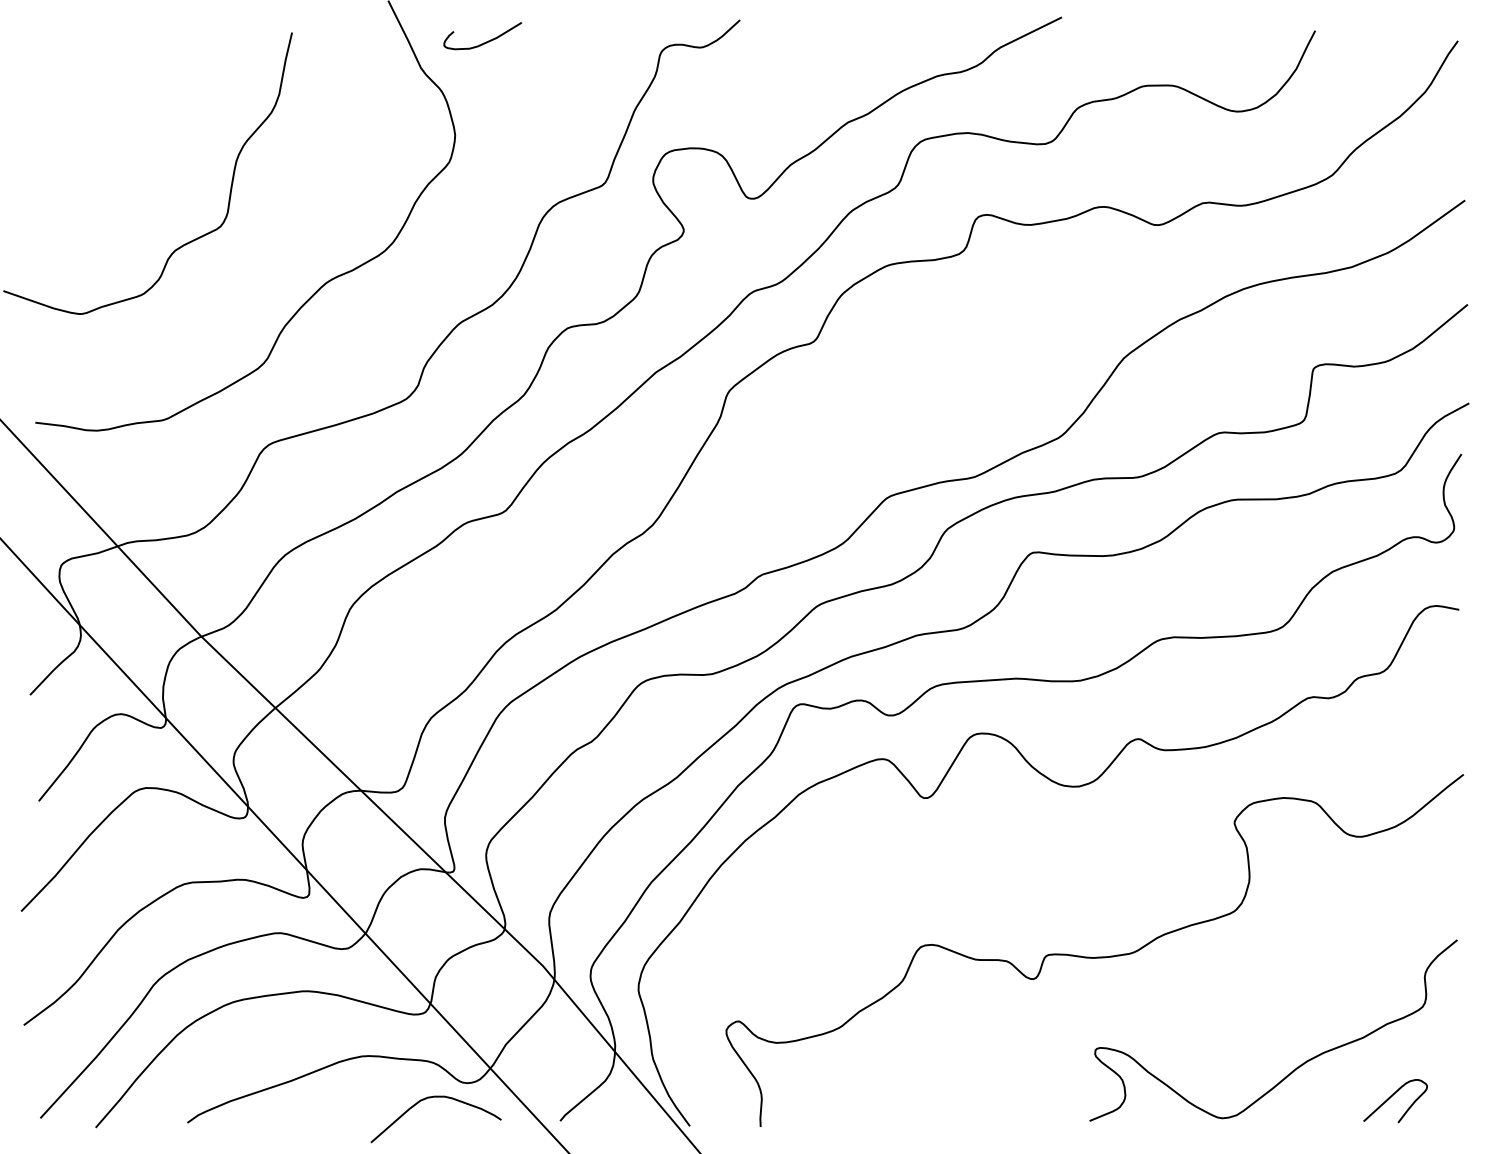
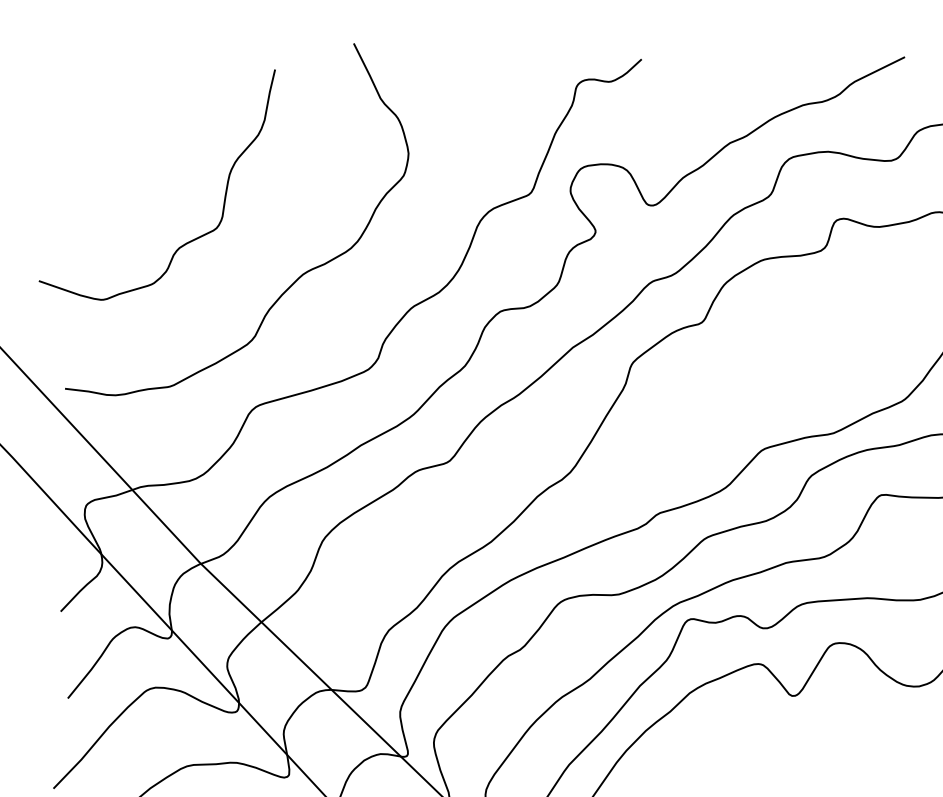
curve: (483, 42) -> (431, 77), removed

